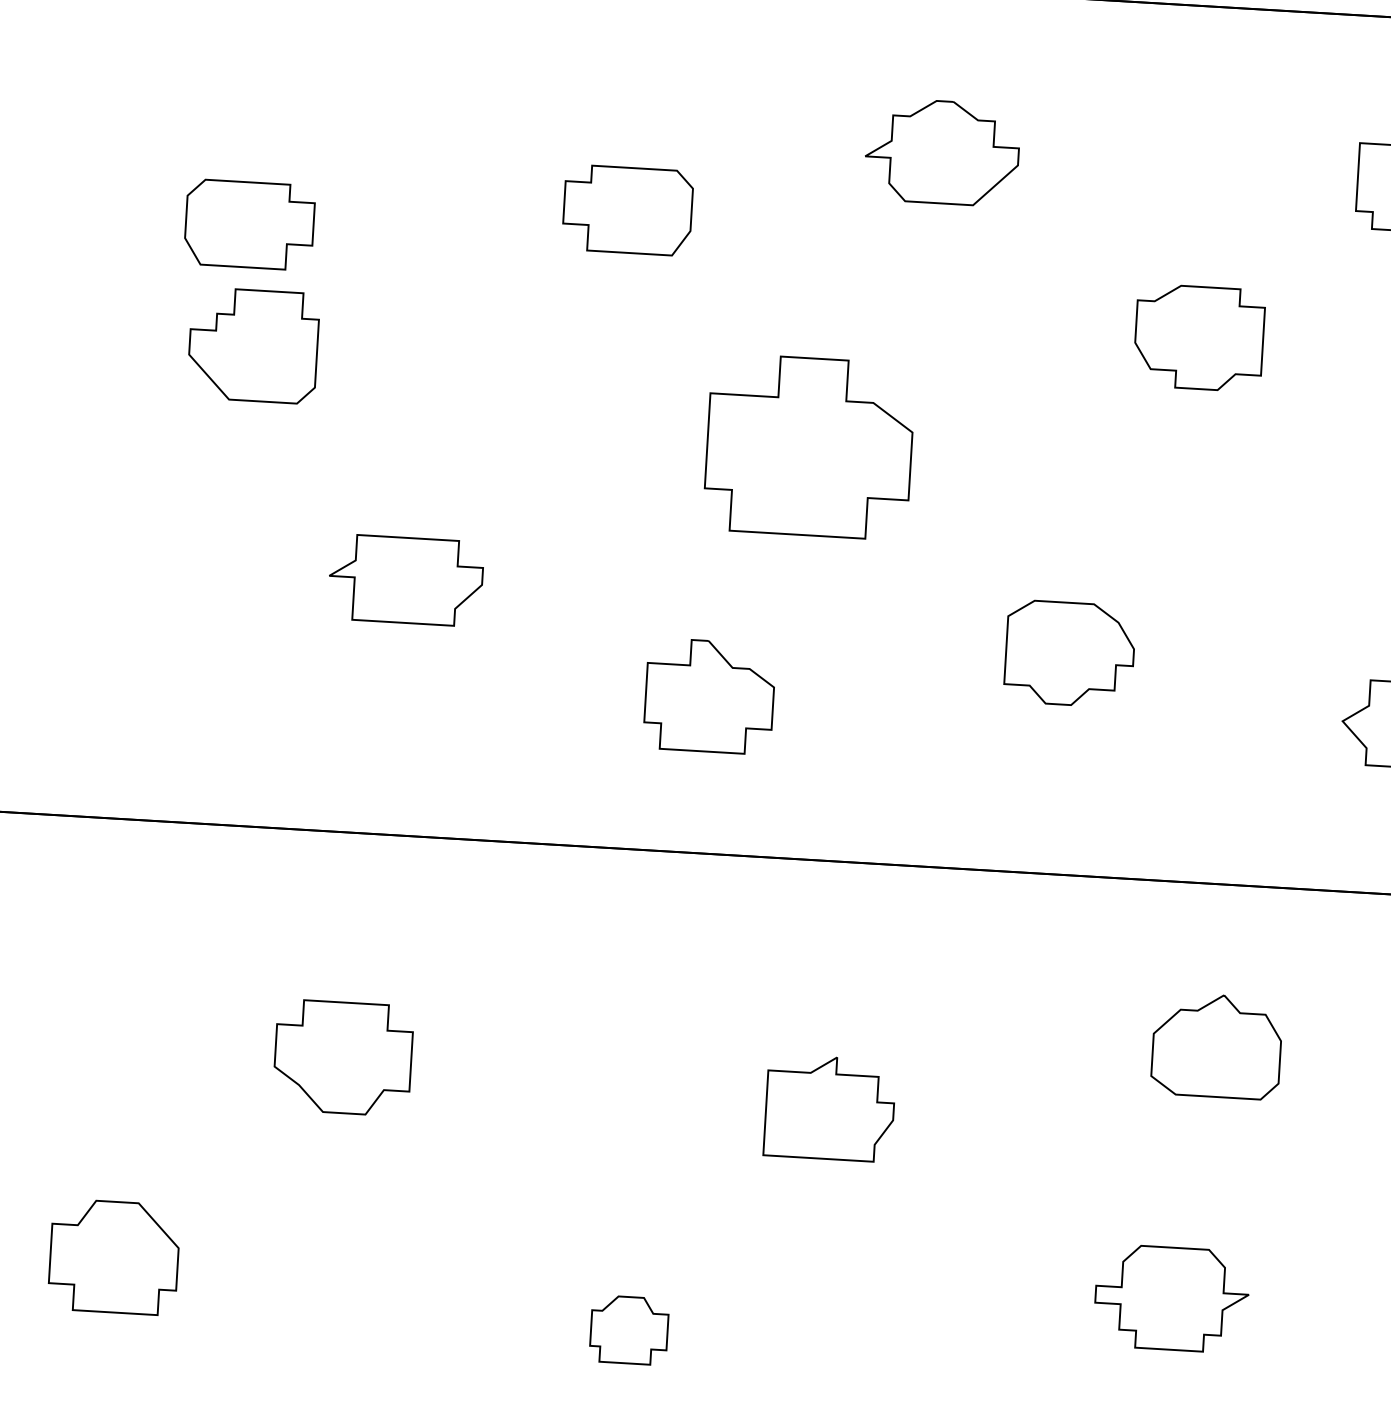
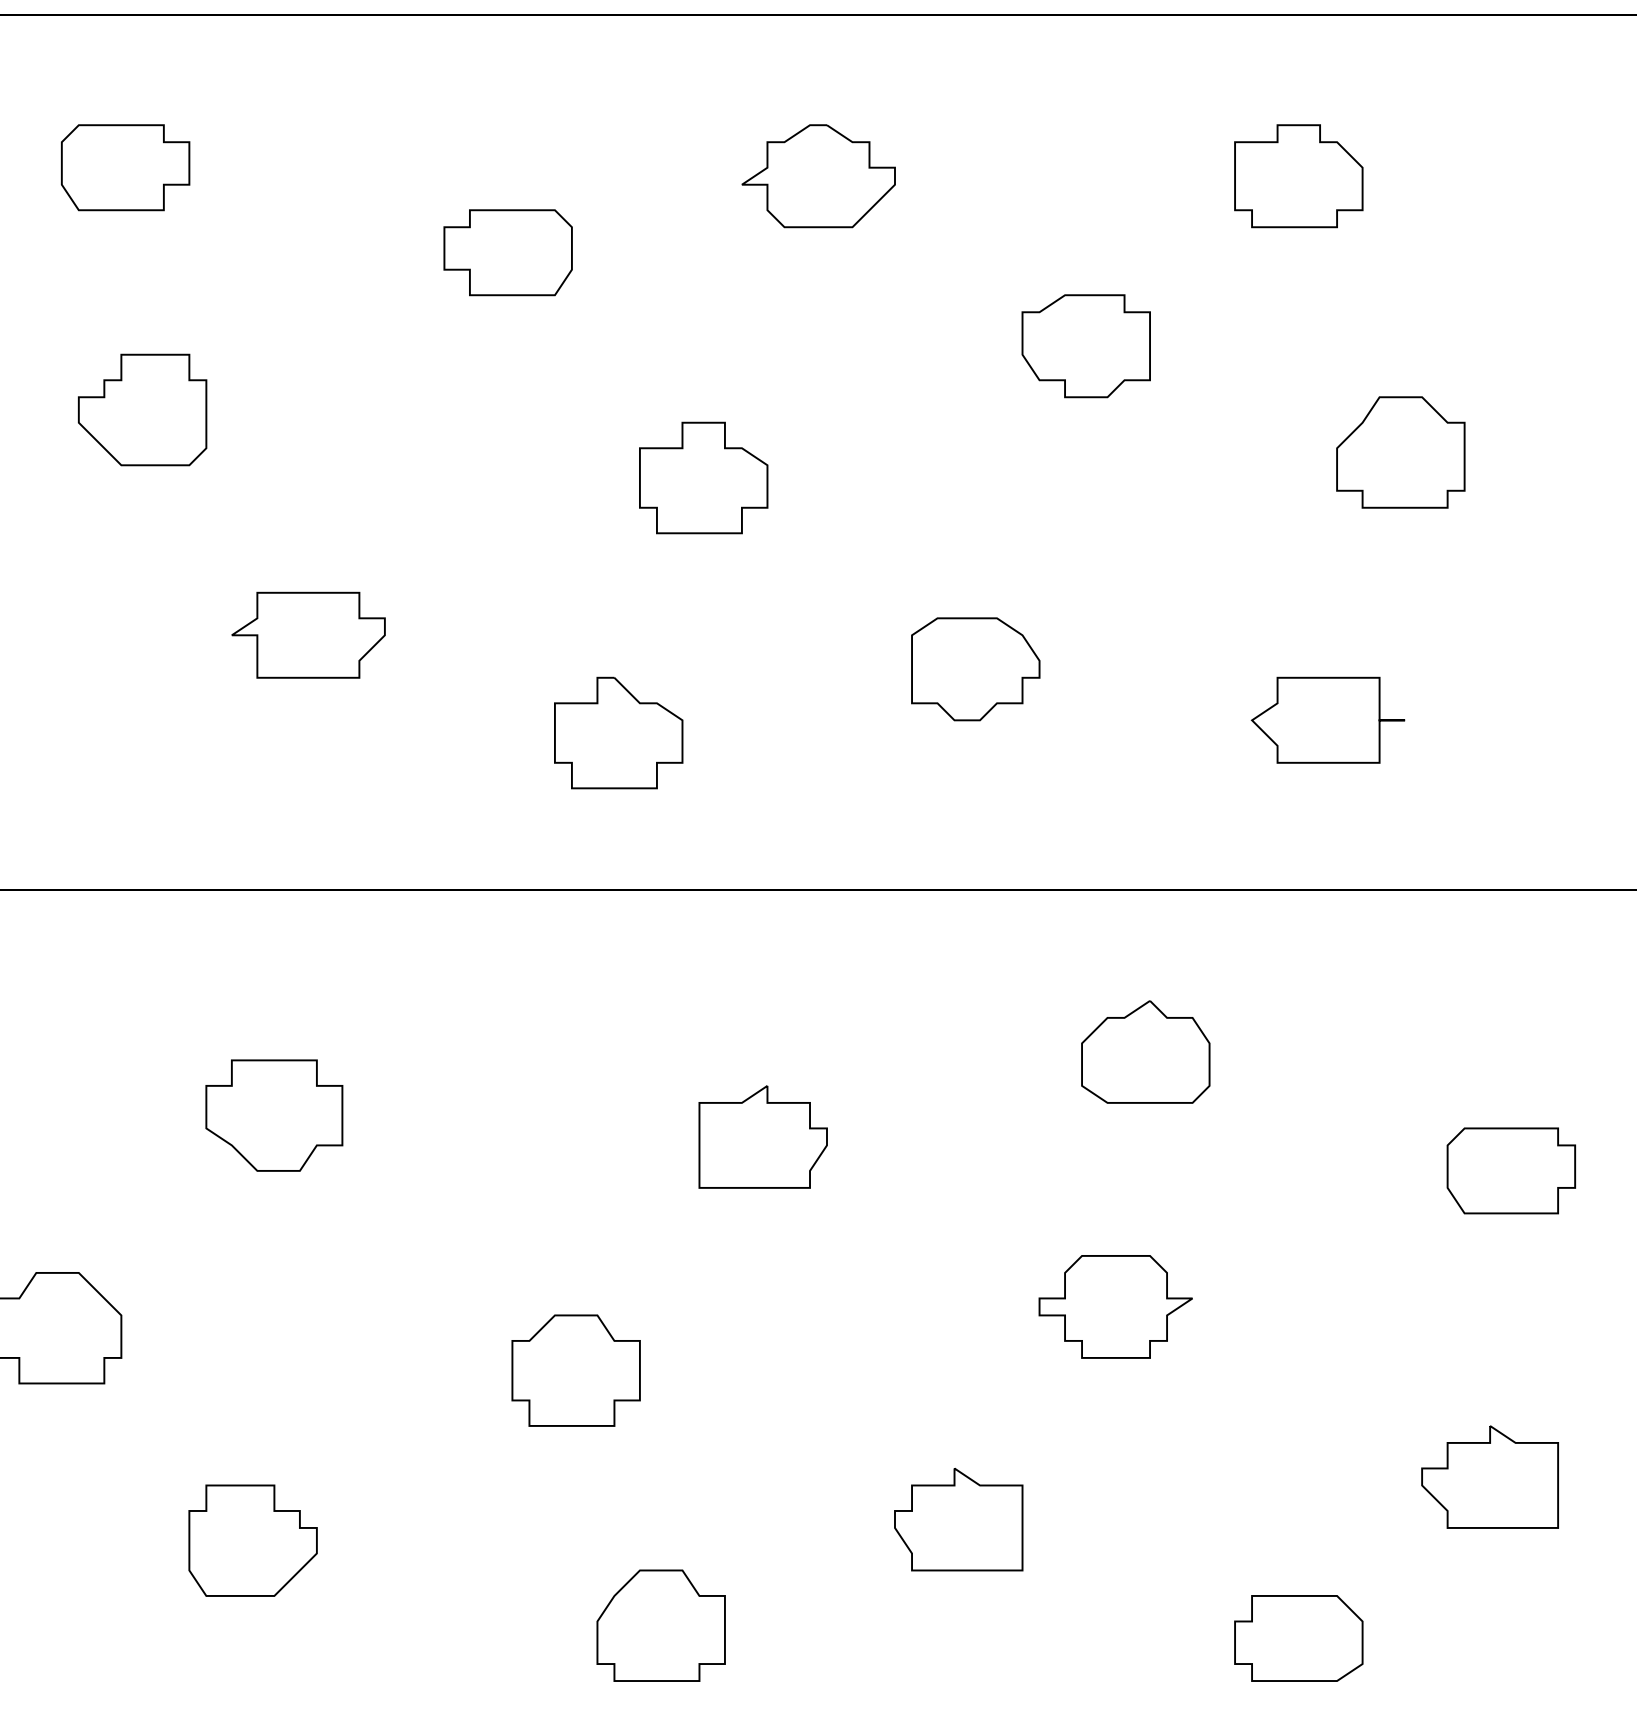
part: (249, 224) -> (125, 167), moved
part: (809, 446) -> (703, 477), size x0.62
part: (628, 1330) -> (575, 1370), size x1.67

